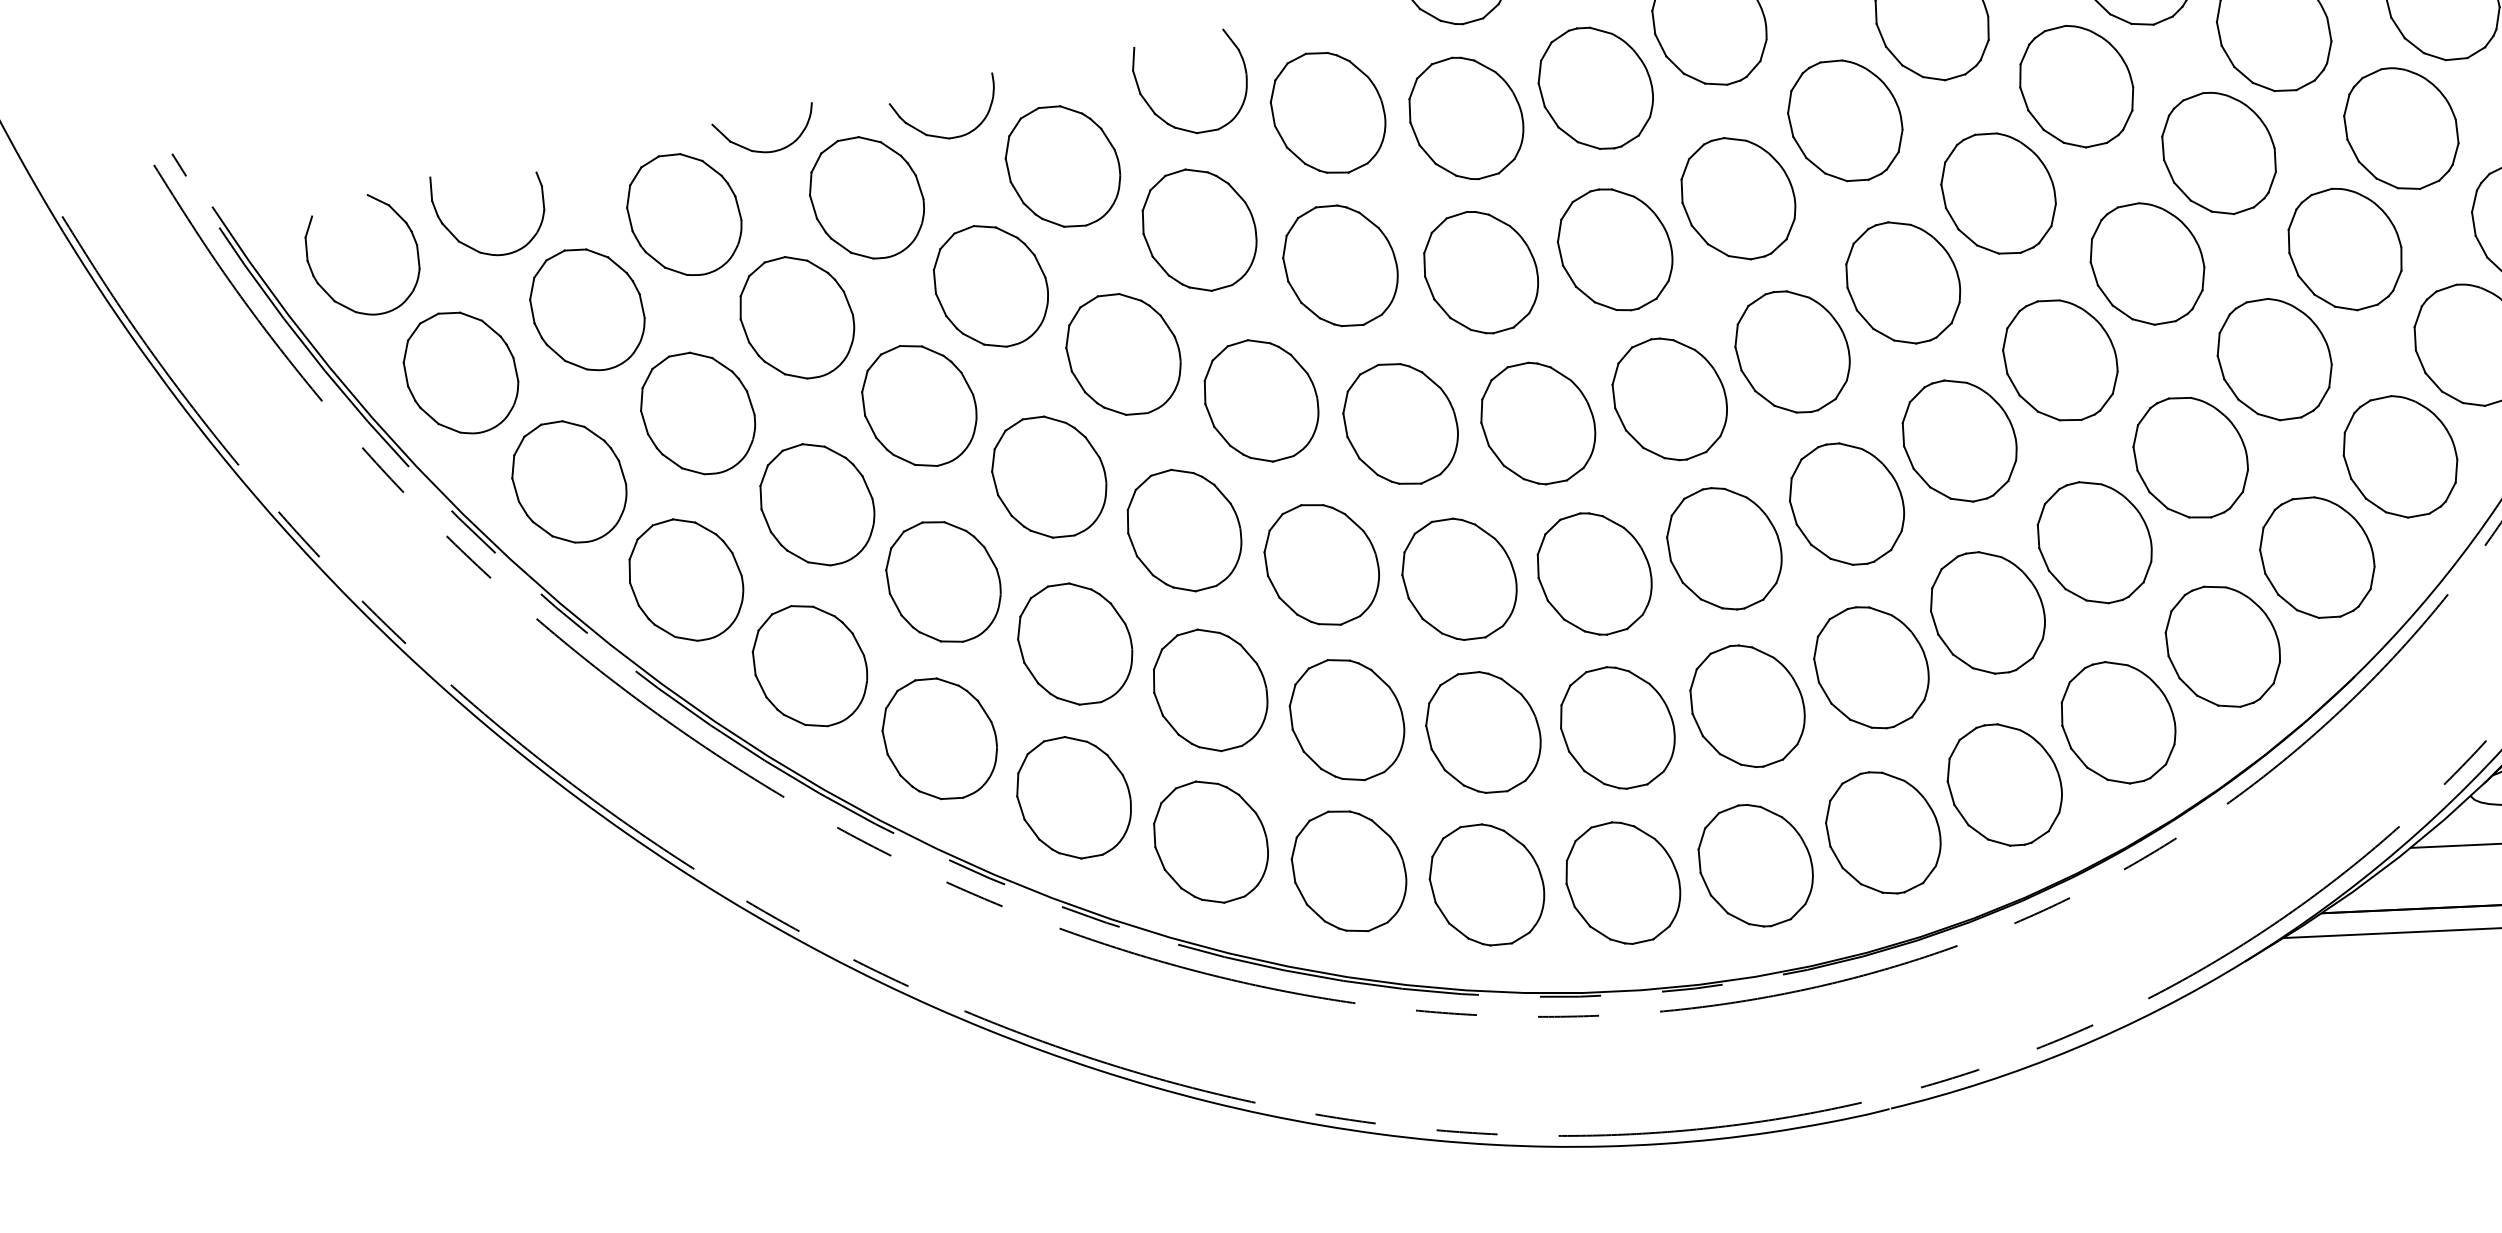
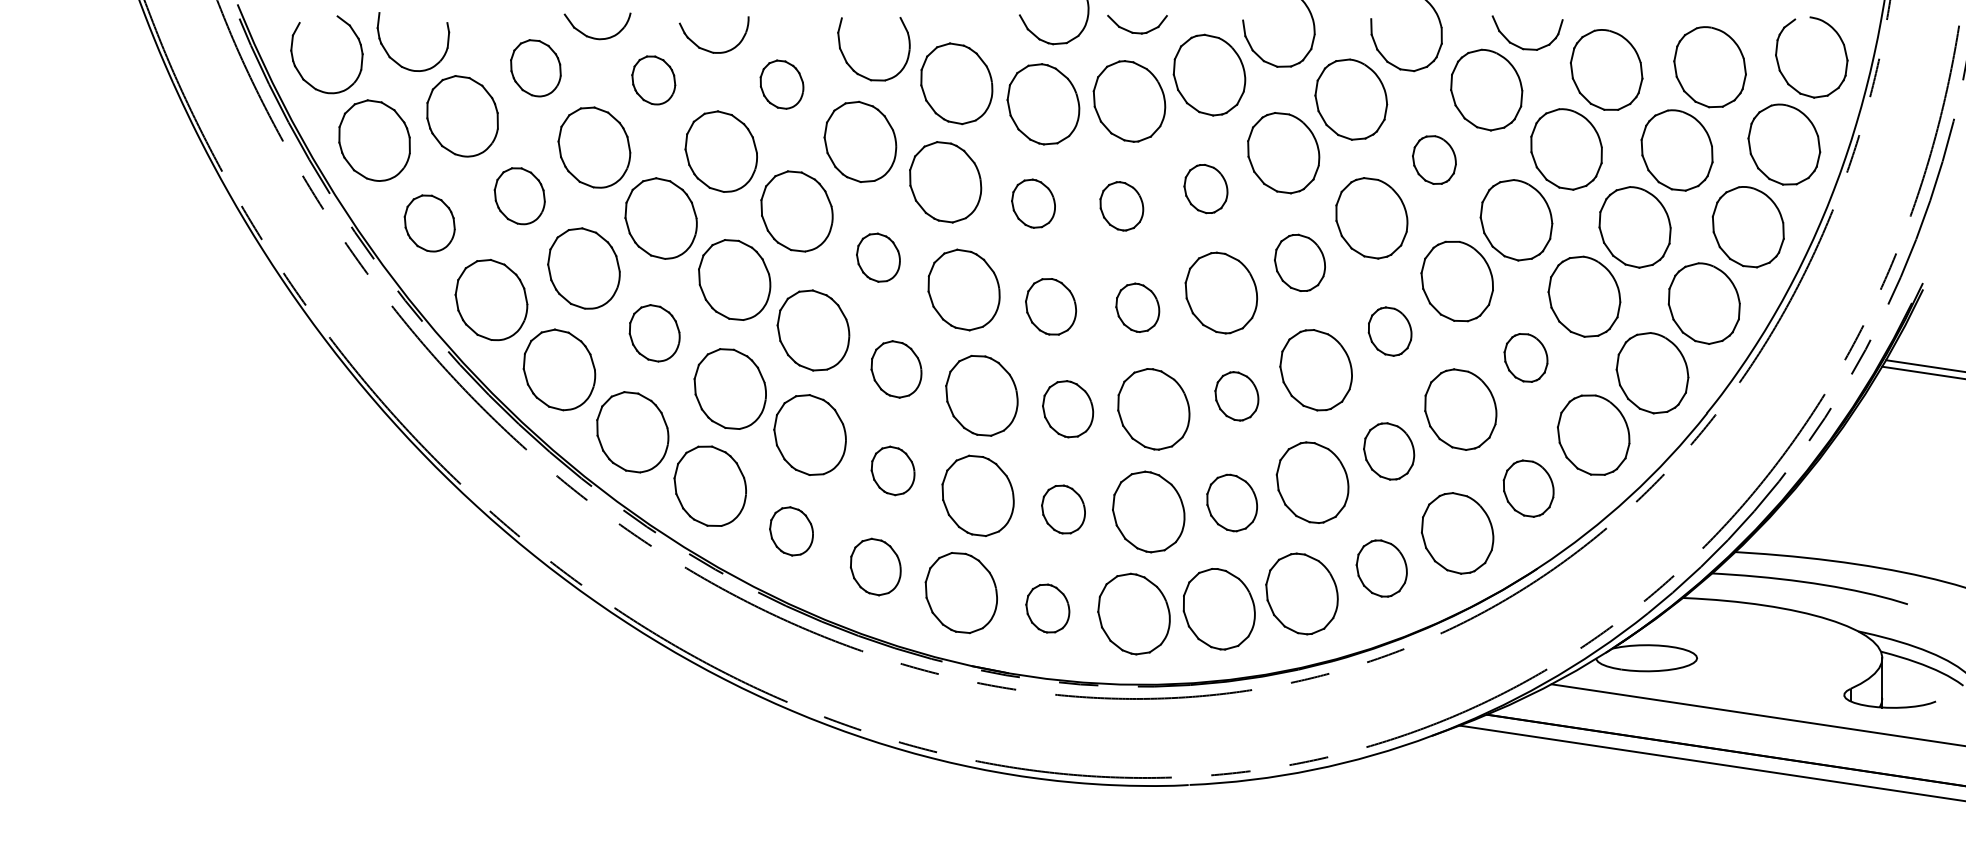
part: (2076, 85) -> (1434, 159), size x0.6
part: (1062, 166) -> (781, 84), size x0.6
part: (1737, 197) -> (1205, 188), size x0.6
part: (866, 198) -> (653, 80), size x0.6
part: (683, 215) -> (535, 68), size x0.7
part: (1615, 250) -> (1121, 206), size x0.6
part: (1480, 271) -> (1033, 203), size x0.6
part: (1902, 282) -> (1299, 262), size x0.7
part: (2273, 359) -> (1525, 357), size x0.6
part: (2059, 360) -> (1389, 331), size x0.6
part: (1669, 398) -> (1137, 307), size x0.6
part: (1261, 400) -> (878, 257), size x0.6
part: (697, 414) -> (519, 196), size x0.7
part: (1537, 423) -> (1050, 306), size x0.7
part: (569, 482) -> (429, 223), size x0.7
part: (1846, 504) -> (1236, 396), size x0.6
part: (2093, 542) -> (1388, 451), size x0.7
part: (2317, 557) -> (1528, 488), size x0.7
part: (1321, 564) -> (896, 369), size x0.7
part: (1593, 574) -> (1067, 409), size x0.7
part: (943, 582) -> (654, 333), size x0.7
part: (1870, 667) -> (1231, 502), size x0.7
part: (1345, 719) -> (892, 470), size x0.6
part: (2117, 722) -> (1381, 568), size x0.7
part: (1617, 727) -> (1063, 509), size x0.6
part: (1210, 842) -> (791, 531), size x0.6
part: (1348, 870) -> (875, 566), size x0.7
part: (1622, 882) -> (1047, 608), size x0.6

